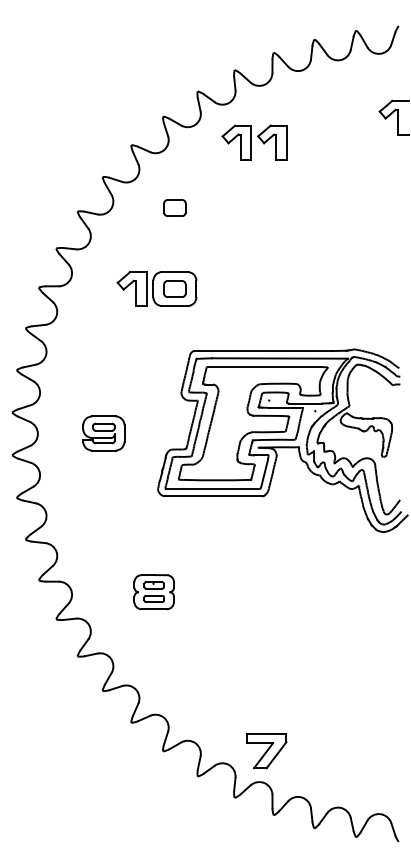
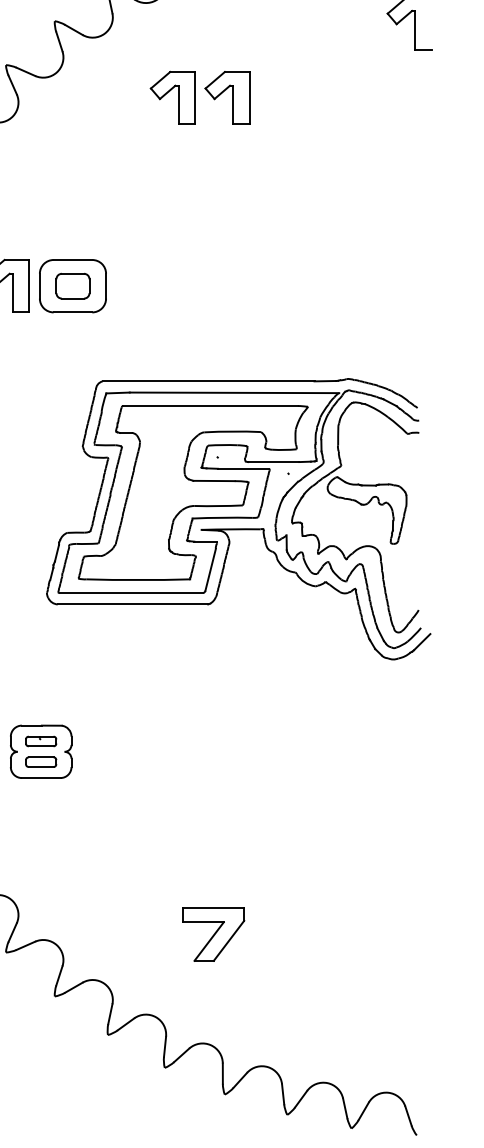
part: (254, 142) -> (199, 97), moved
part: (174, 207) -> (72, 160), removed
part: (266, 751) -> (213, 935), moved

